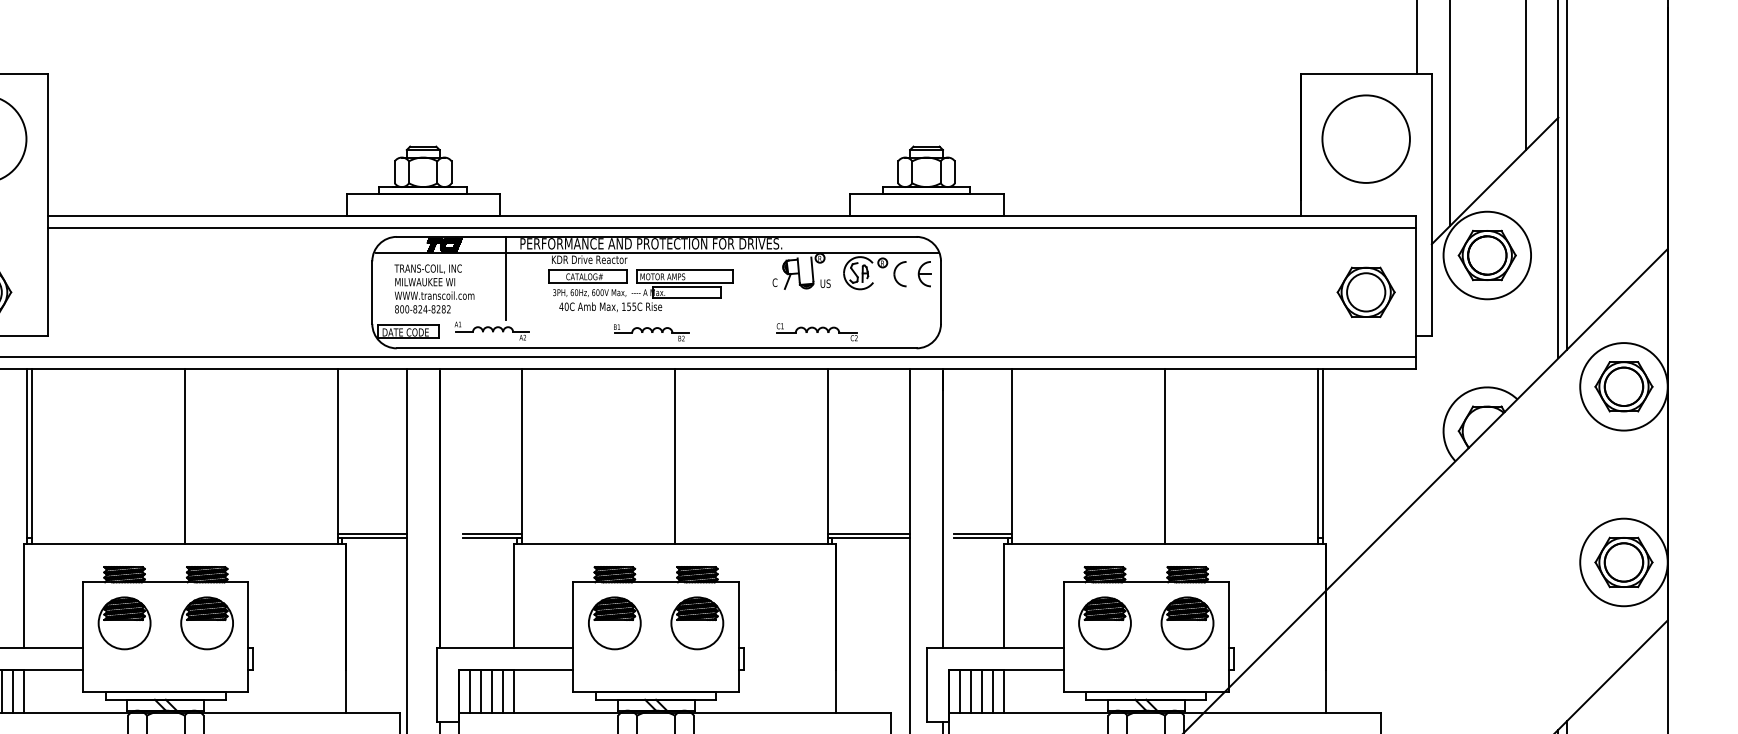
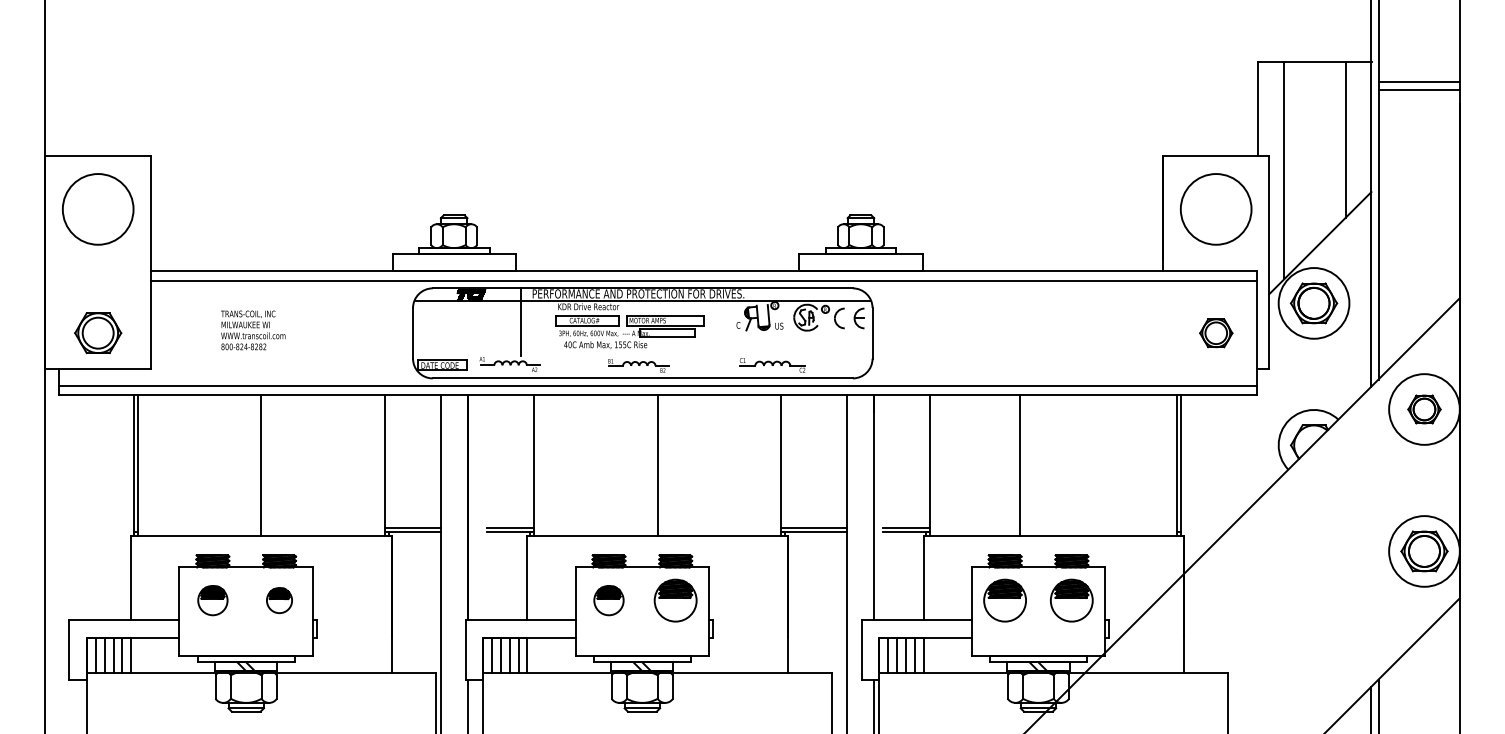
text: (434, 289) -> (253, 330), moved
part: (1366, 292) -> (1216, 333), size x0.7
part: (1624, 386) -> (1424, 409), size x0.7
line: (1164, 456) -> (1019, 465), moved
part: (124, 623) -> (212, 600), size x0.7
part: (207, 623) -> (279, 600), size x0.6
part: (614, 623) -> (608, 600), size x0.7

